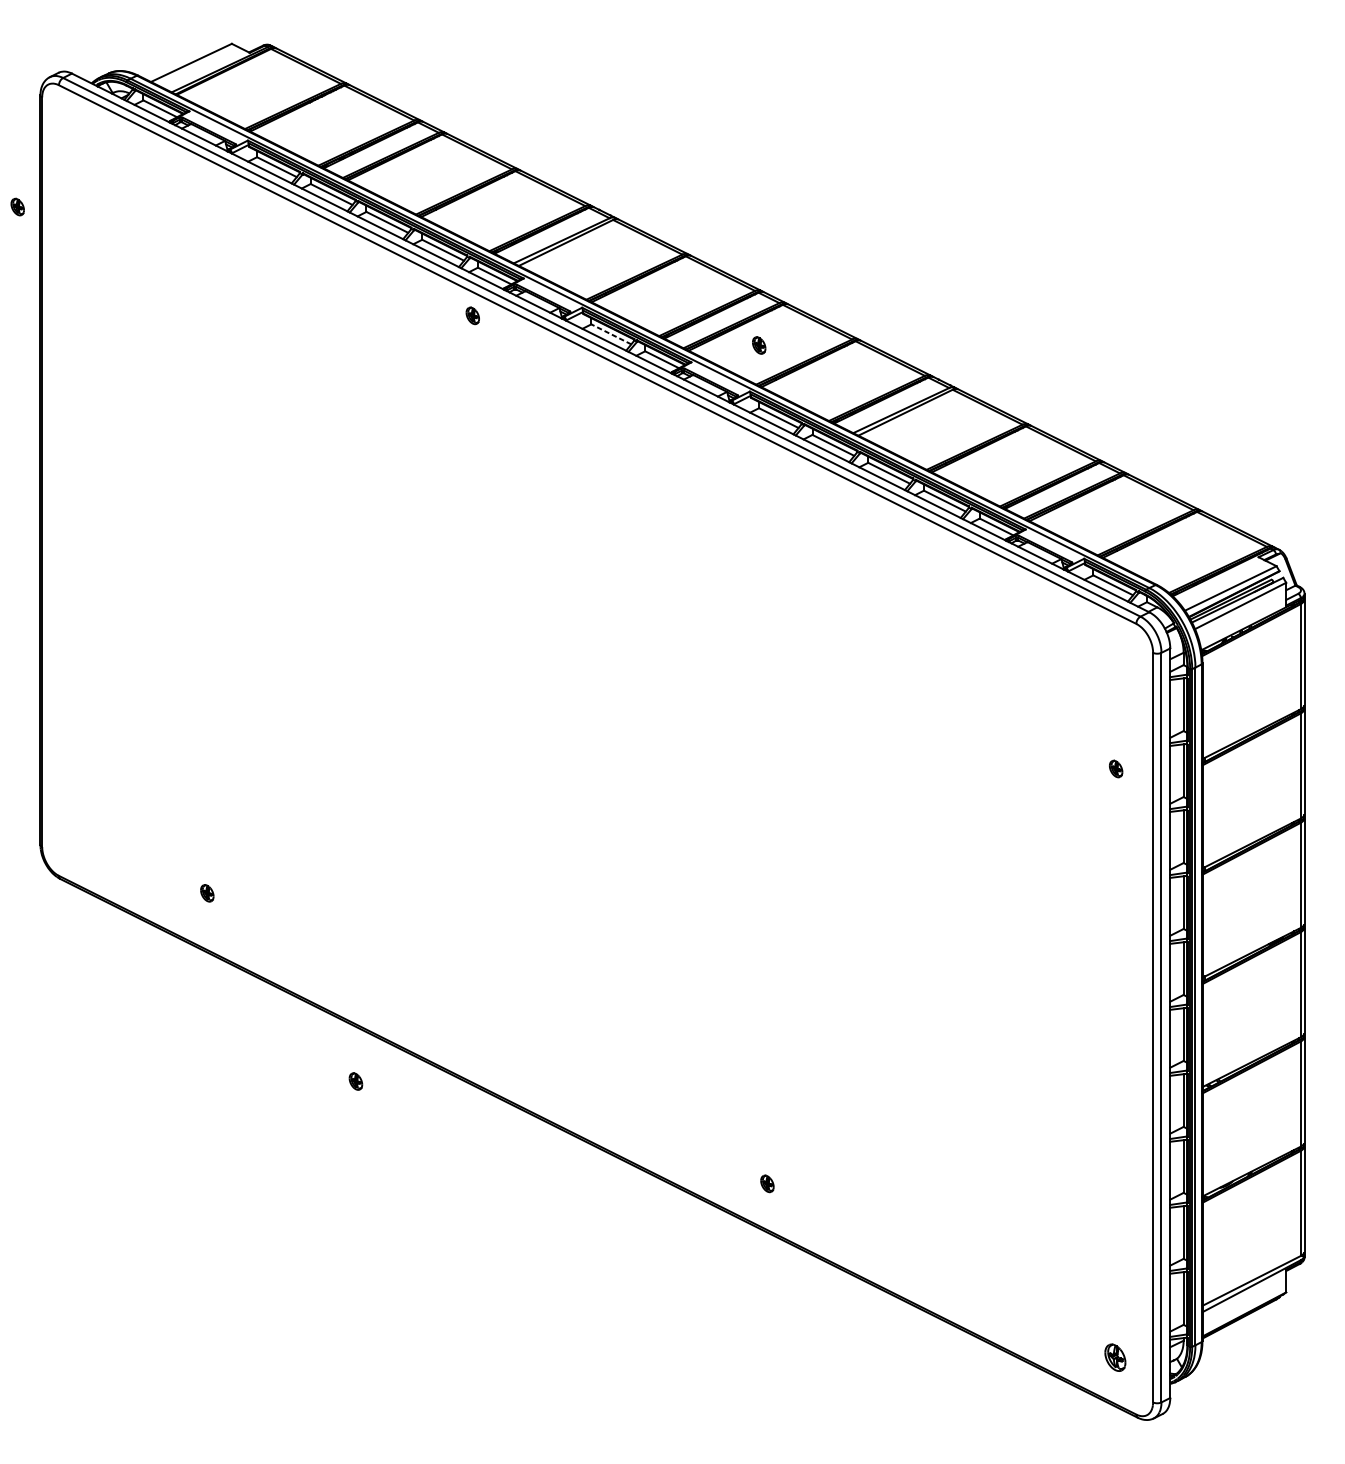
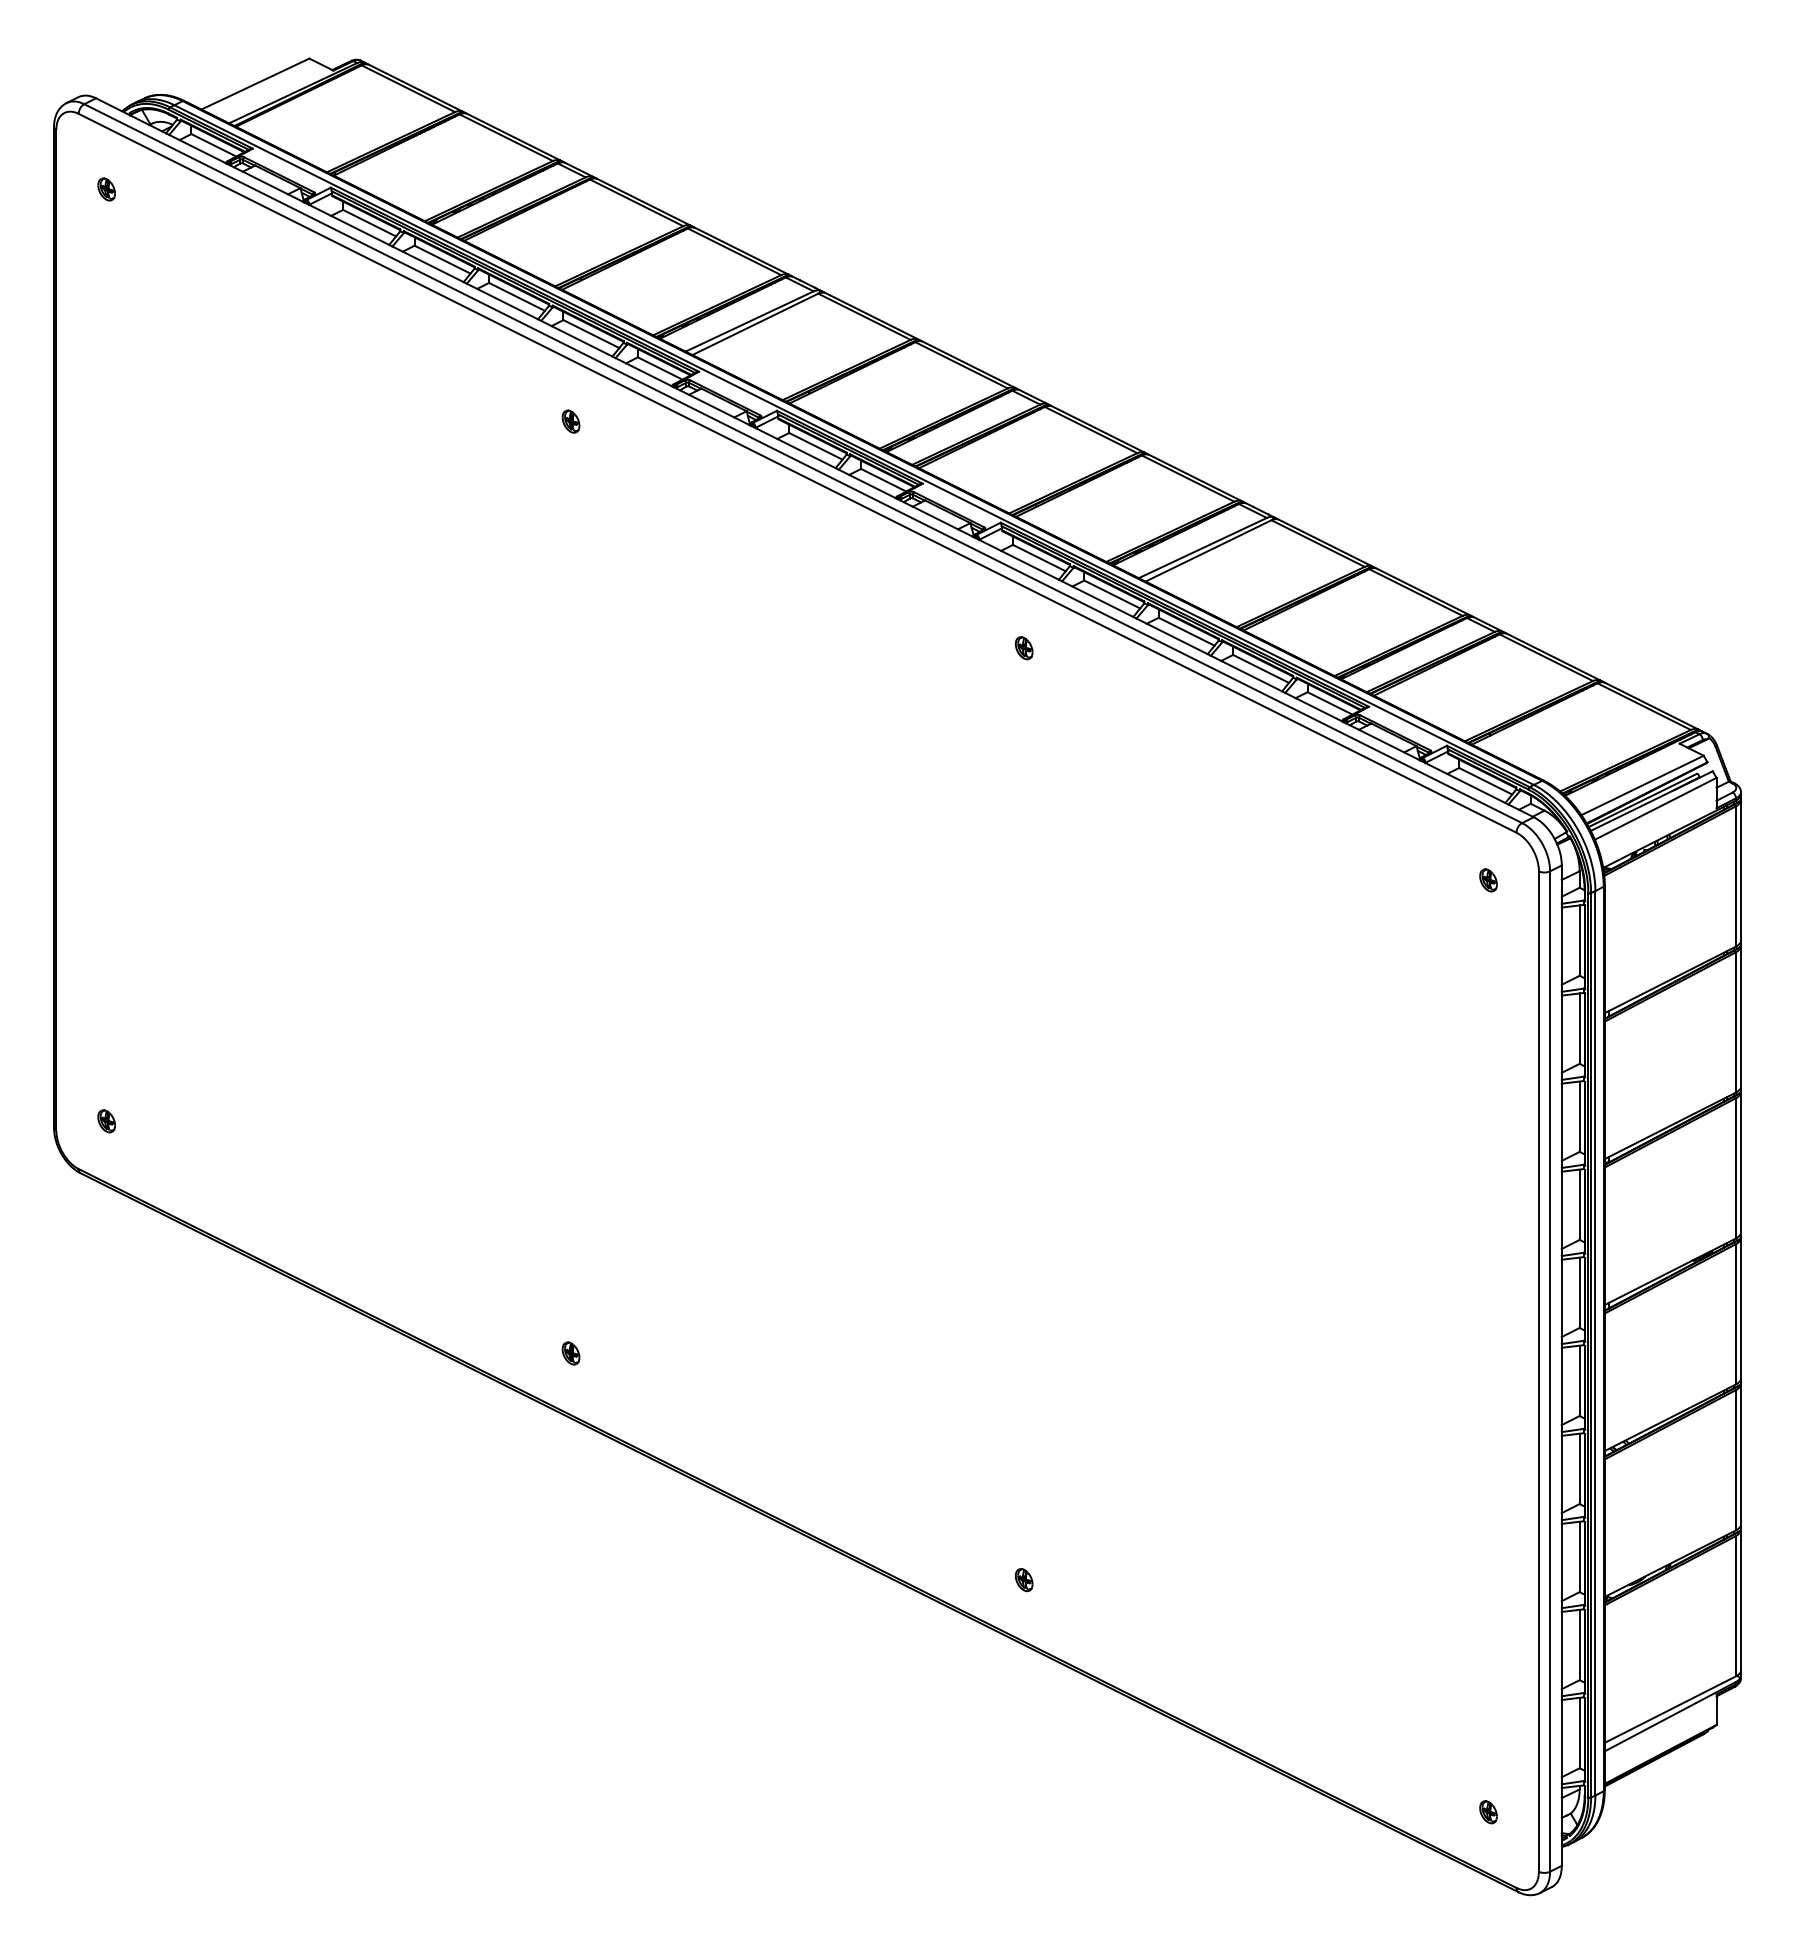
part: (17, 207) -> (106, 189), moved
part: (472, 315) -> (570, 421), moved
line: (611, 334) -> (815, 446), dashed -> solid
part: (759, 345) -> (1024, 648), moved
part: (1116, 769) -> (1488, 880), moved
part: (207, 893) -> (106, 1121), moved
part: (355, 1081) -> (570, 1353), moved
part: (1115, 1358) -> (1488, 1812), size x0.62

